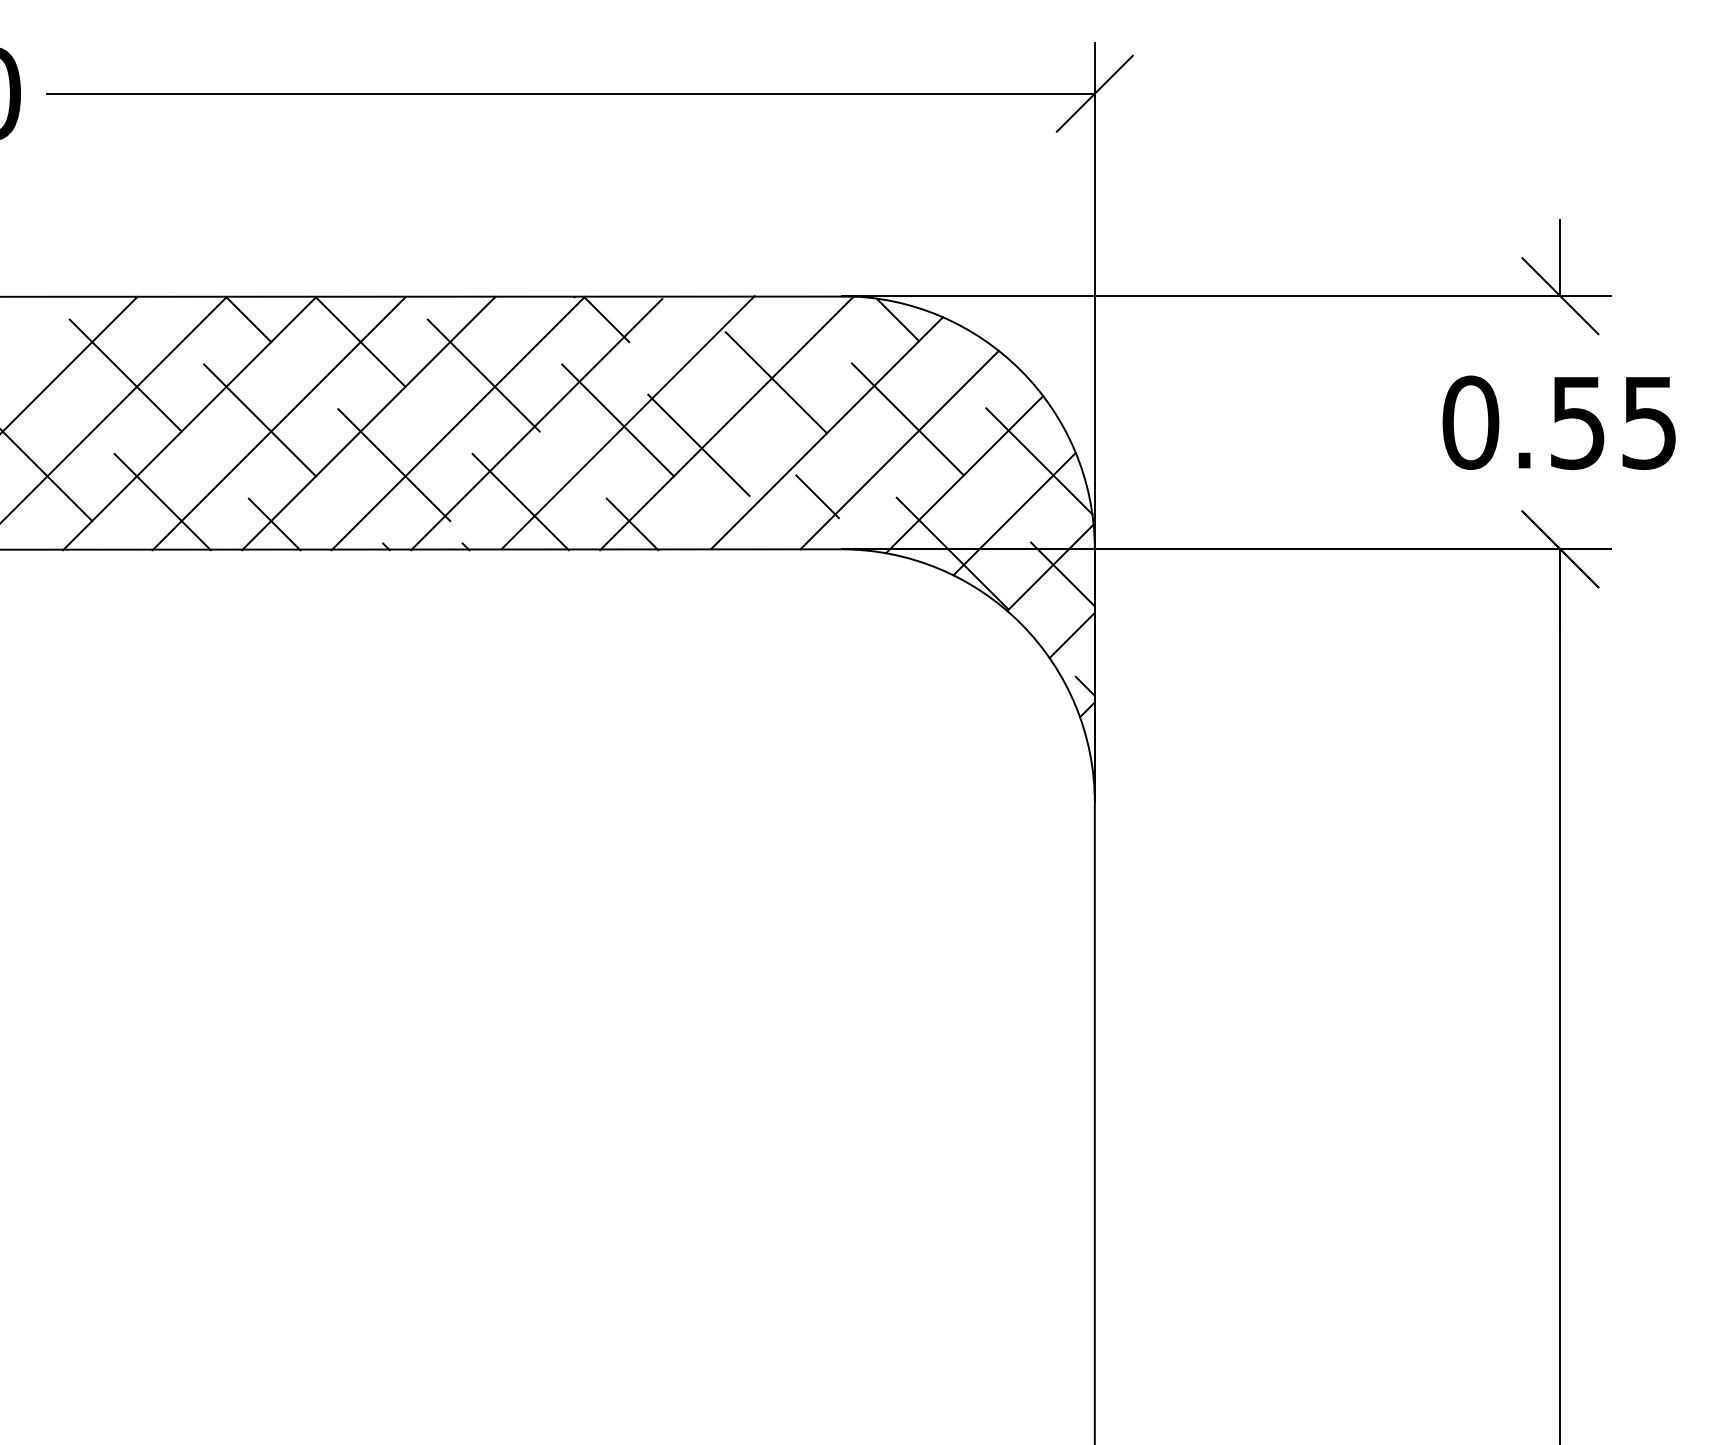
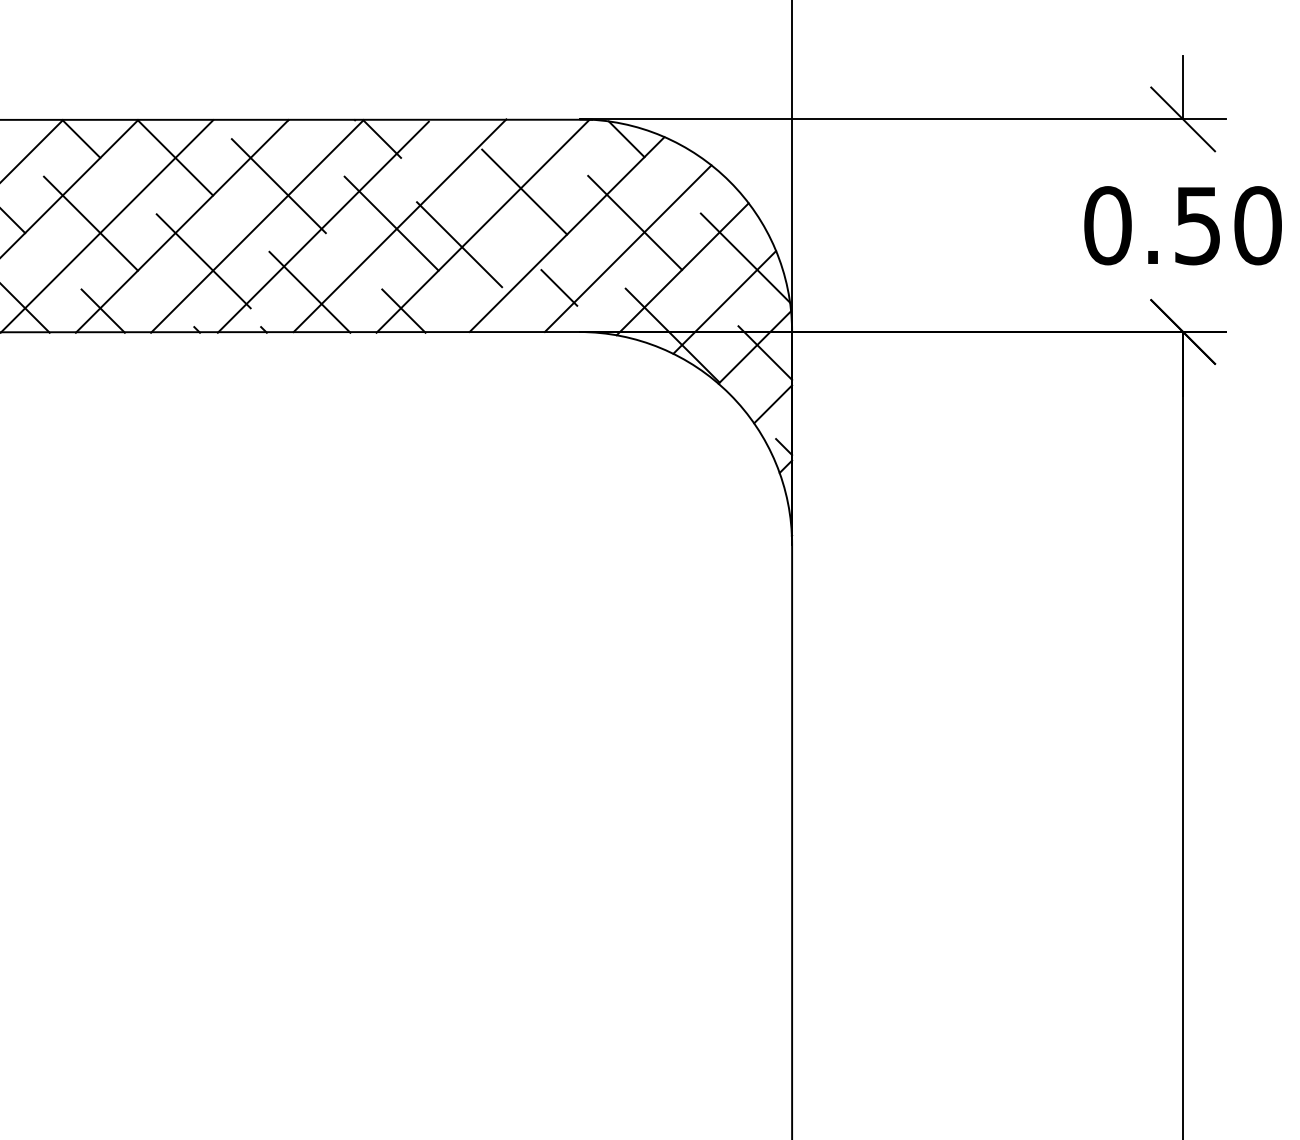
text: (1649, 422) -> (1257, 225), 0.55 -> 0.50

